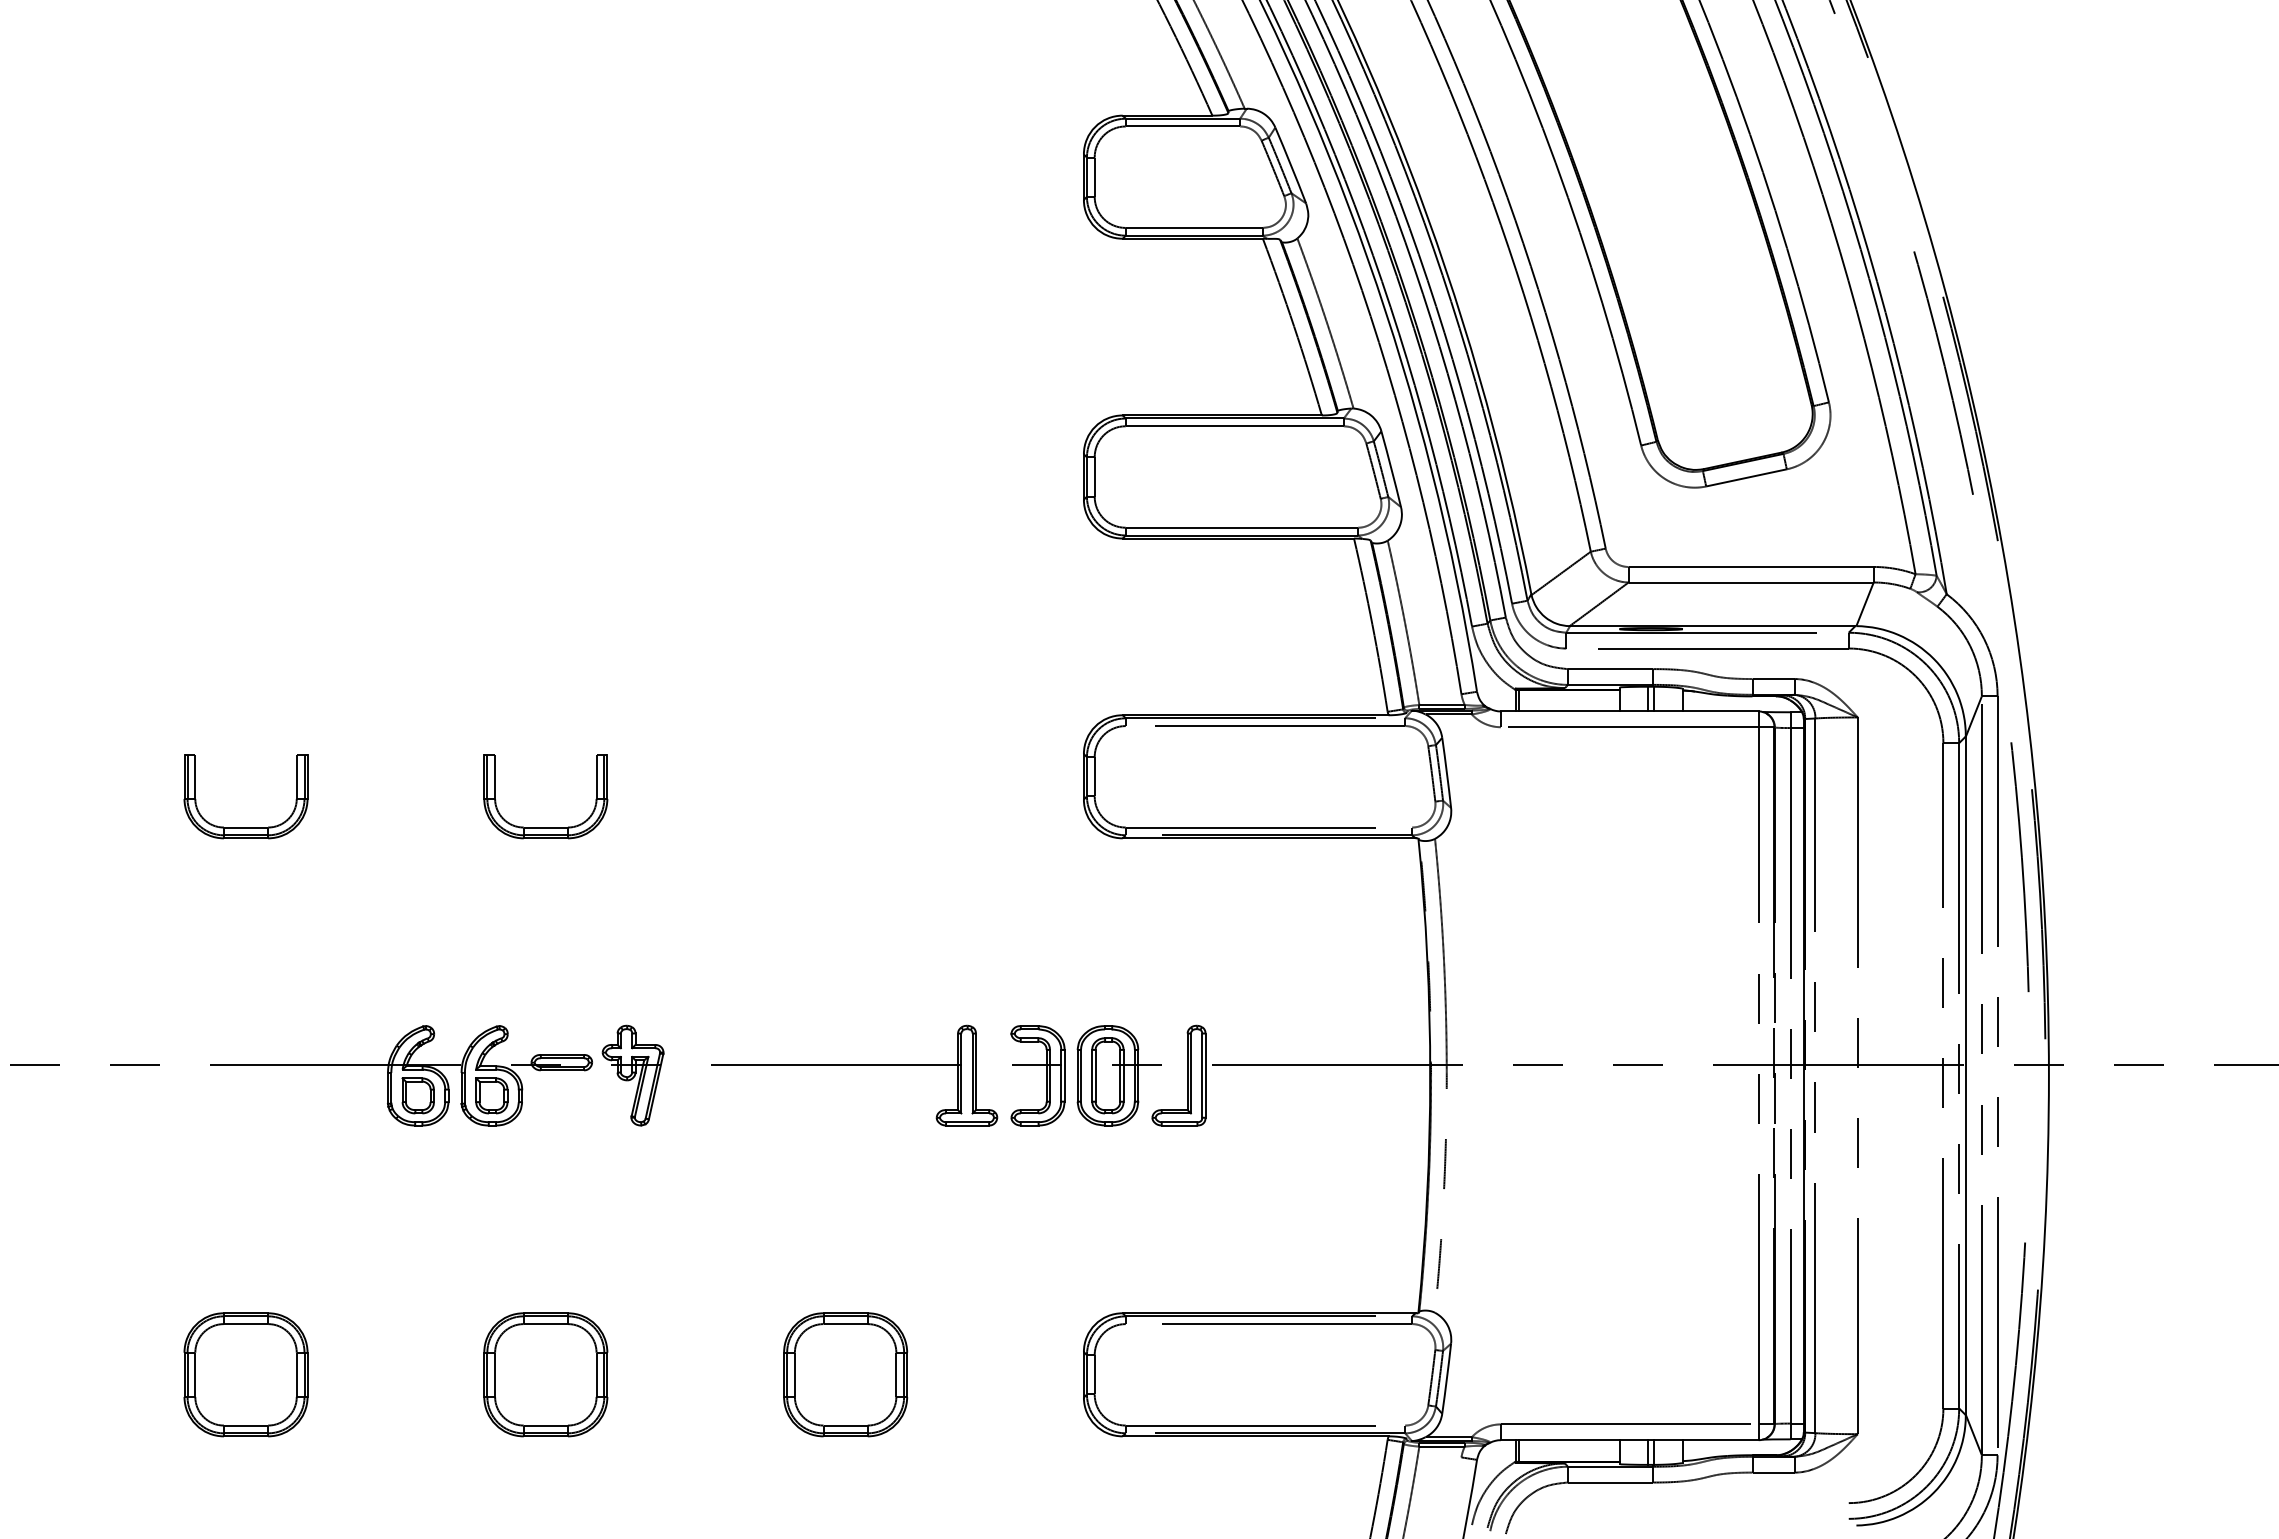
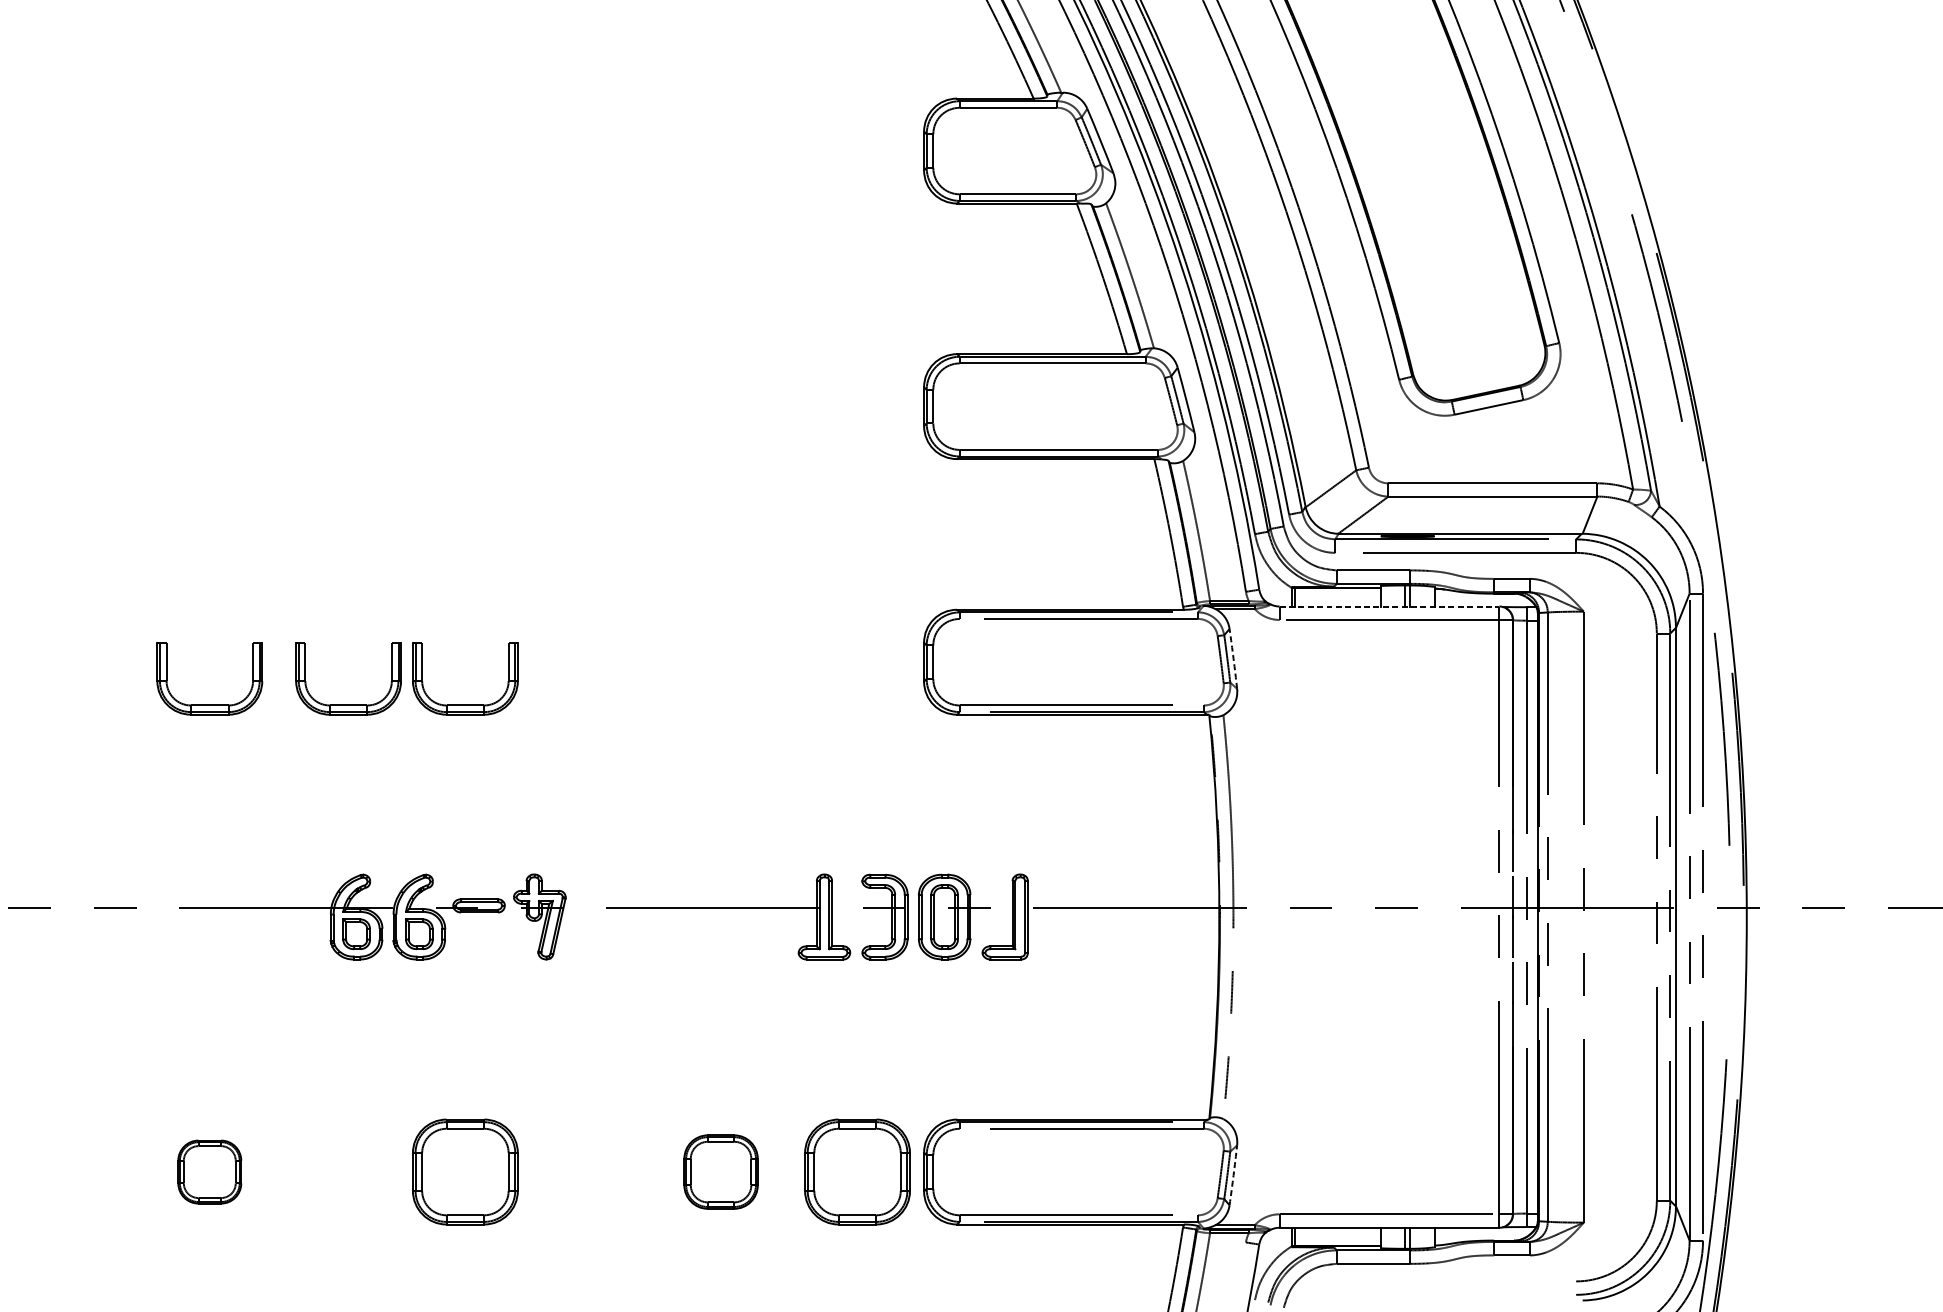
line: (1629, 711) -> (1389, 606), solid -> dashed
arc: (1446, 772) -> (1233, 658), solid -> dashed
part: (408, 827) -> (348, 705), added
part: (245, 1374) -> (209, 1171), size x0.6
part: (845, 1374) -> (720, 1171), size x0.7
part: (1005, 1374) -> (857, 1171), added
arc: (1446, 1378) -> (1233, 1175), solid -> dashed

